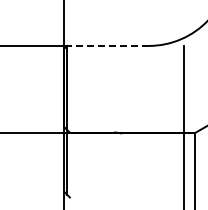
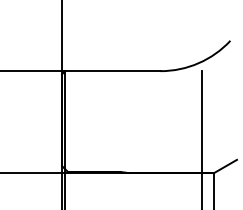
line: (107, 45) -> (112, 70), dashed -> solid

